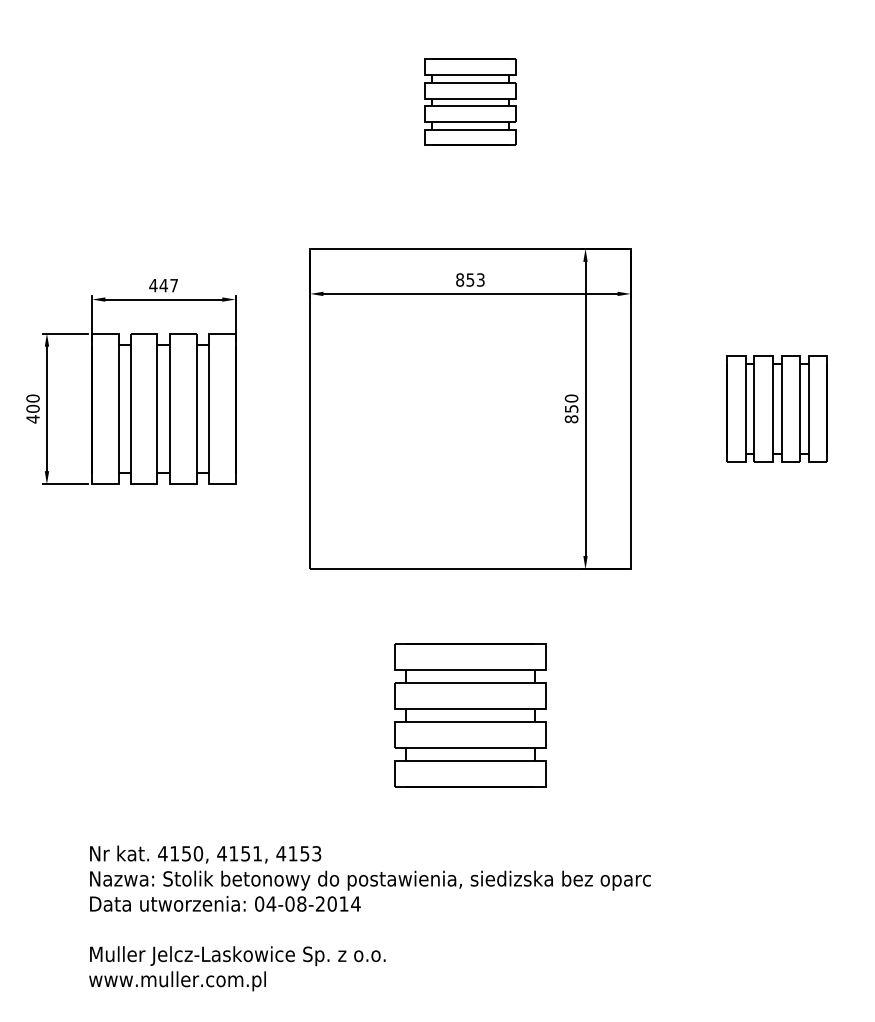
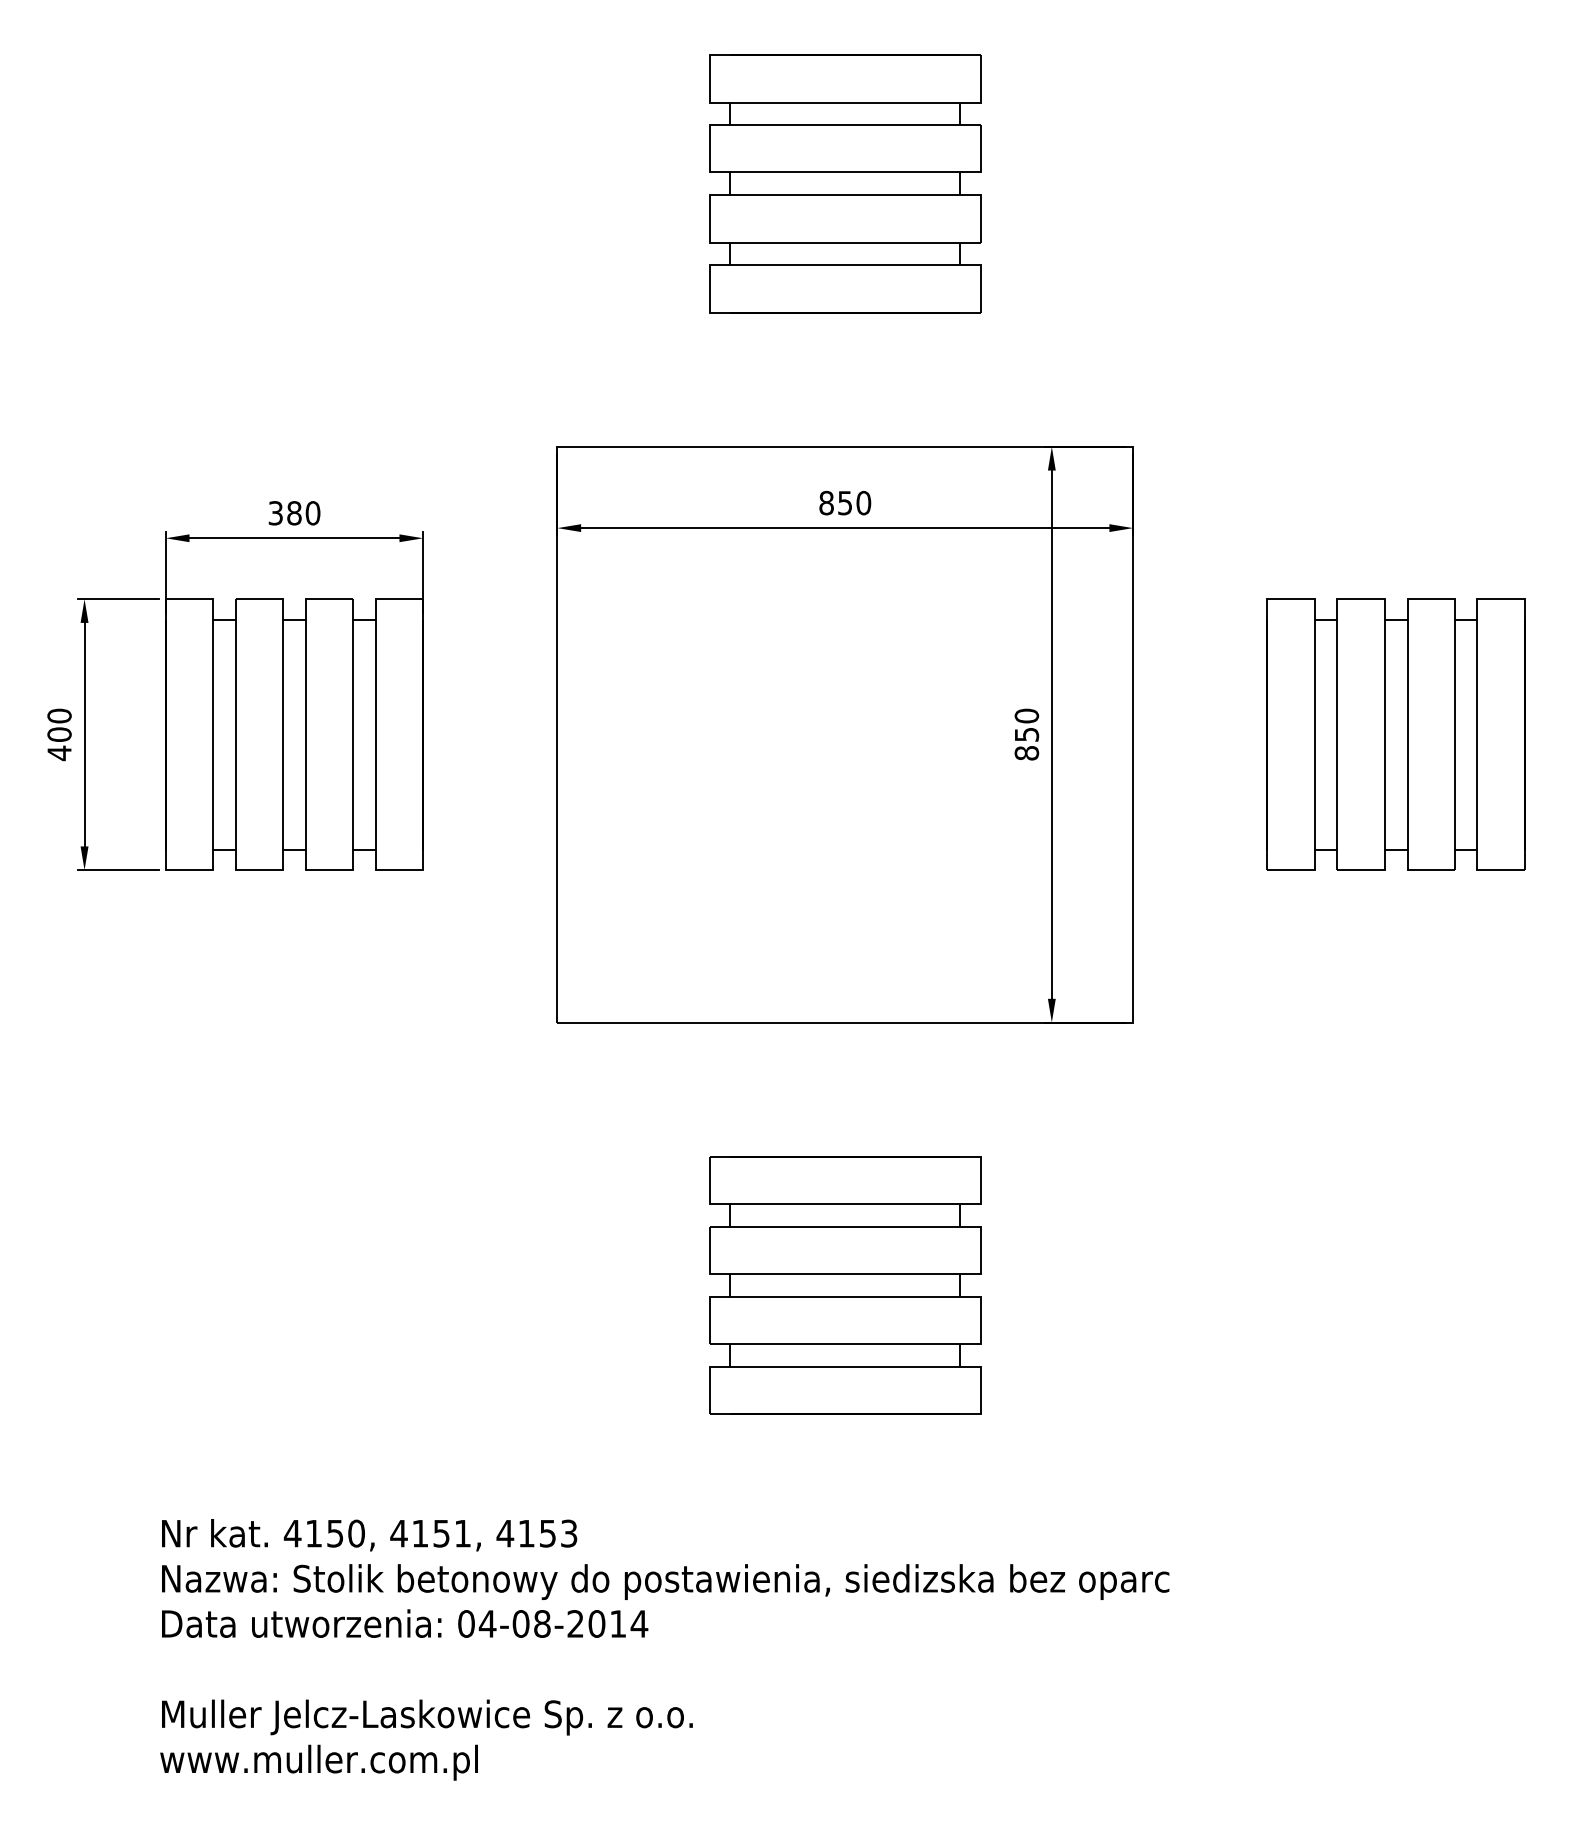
part: (470, 102) -> (845, 184), size x1.67
text: (480, 279) -> (863, 502), 853 -> 850
text: (163, 285) -> (293, 512), 447 -> 380
part: (777, 408) -> (1396, 733), size x1.43

